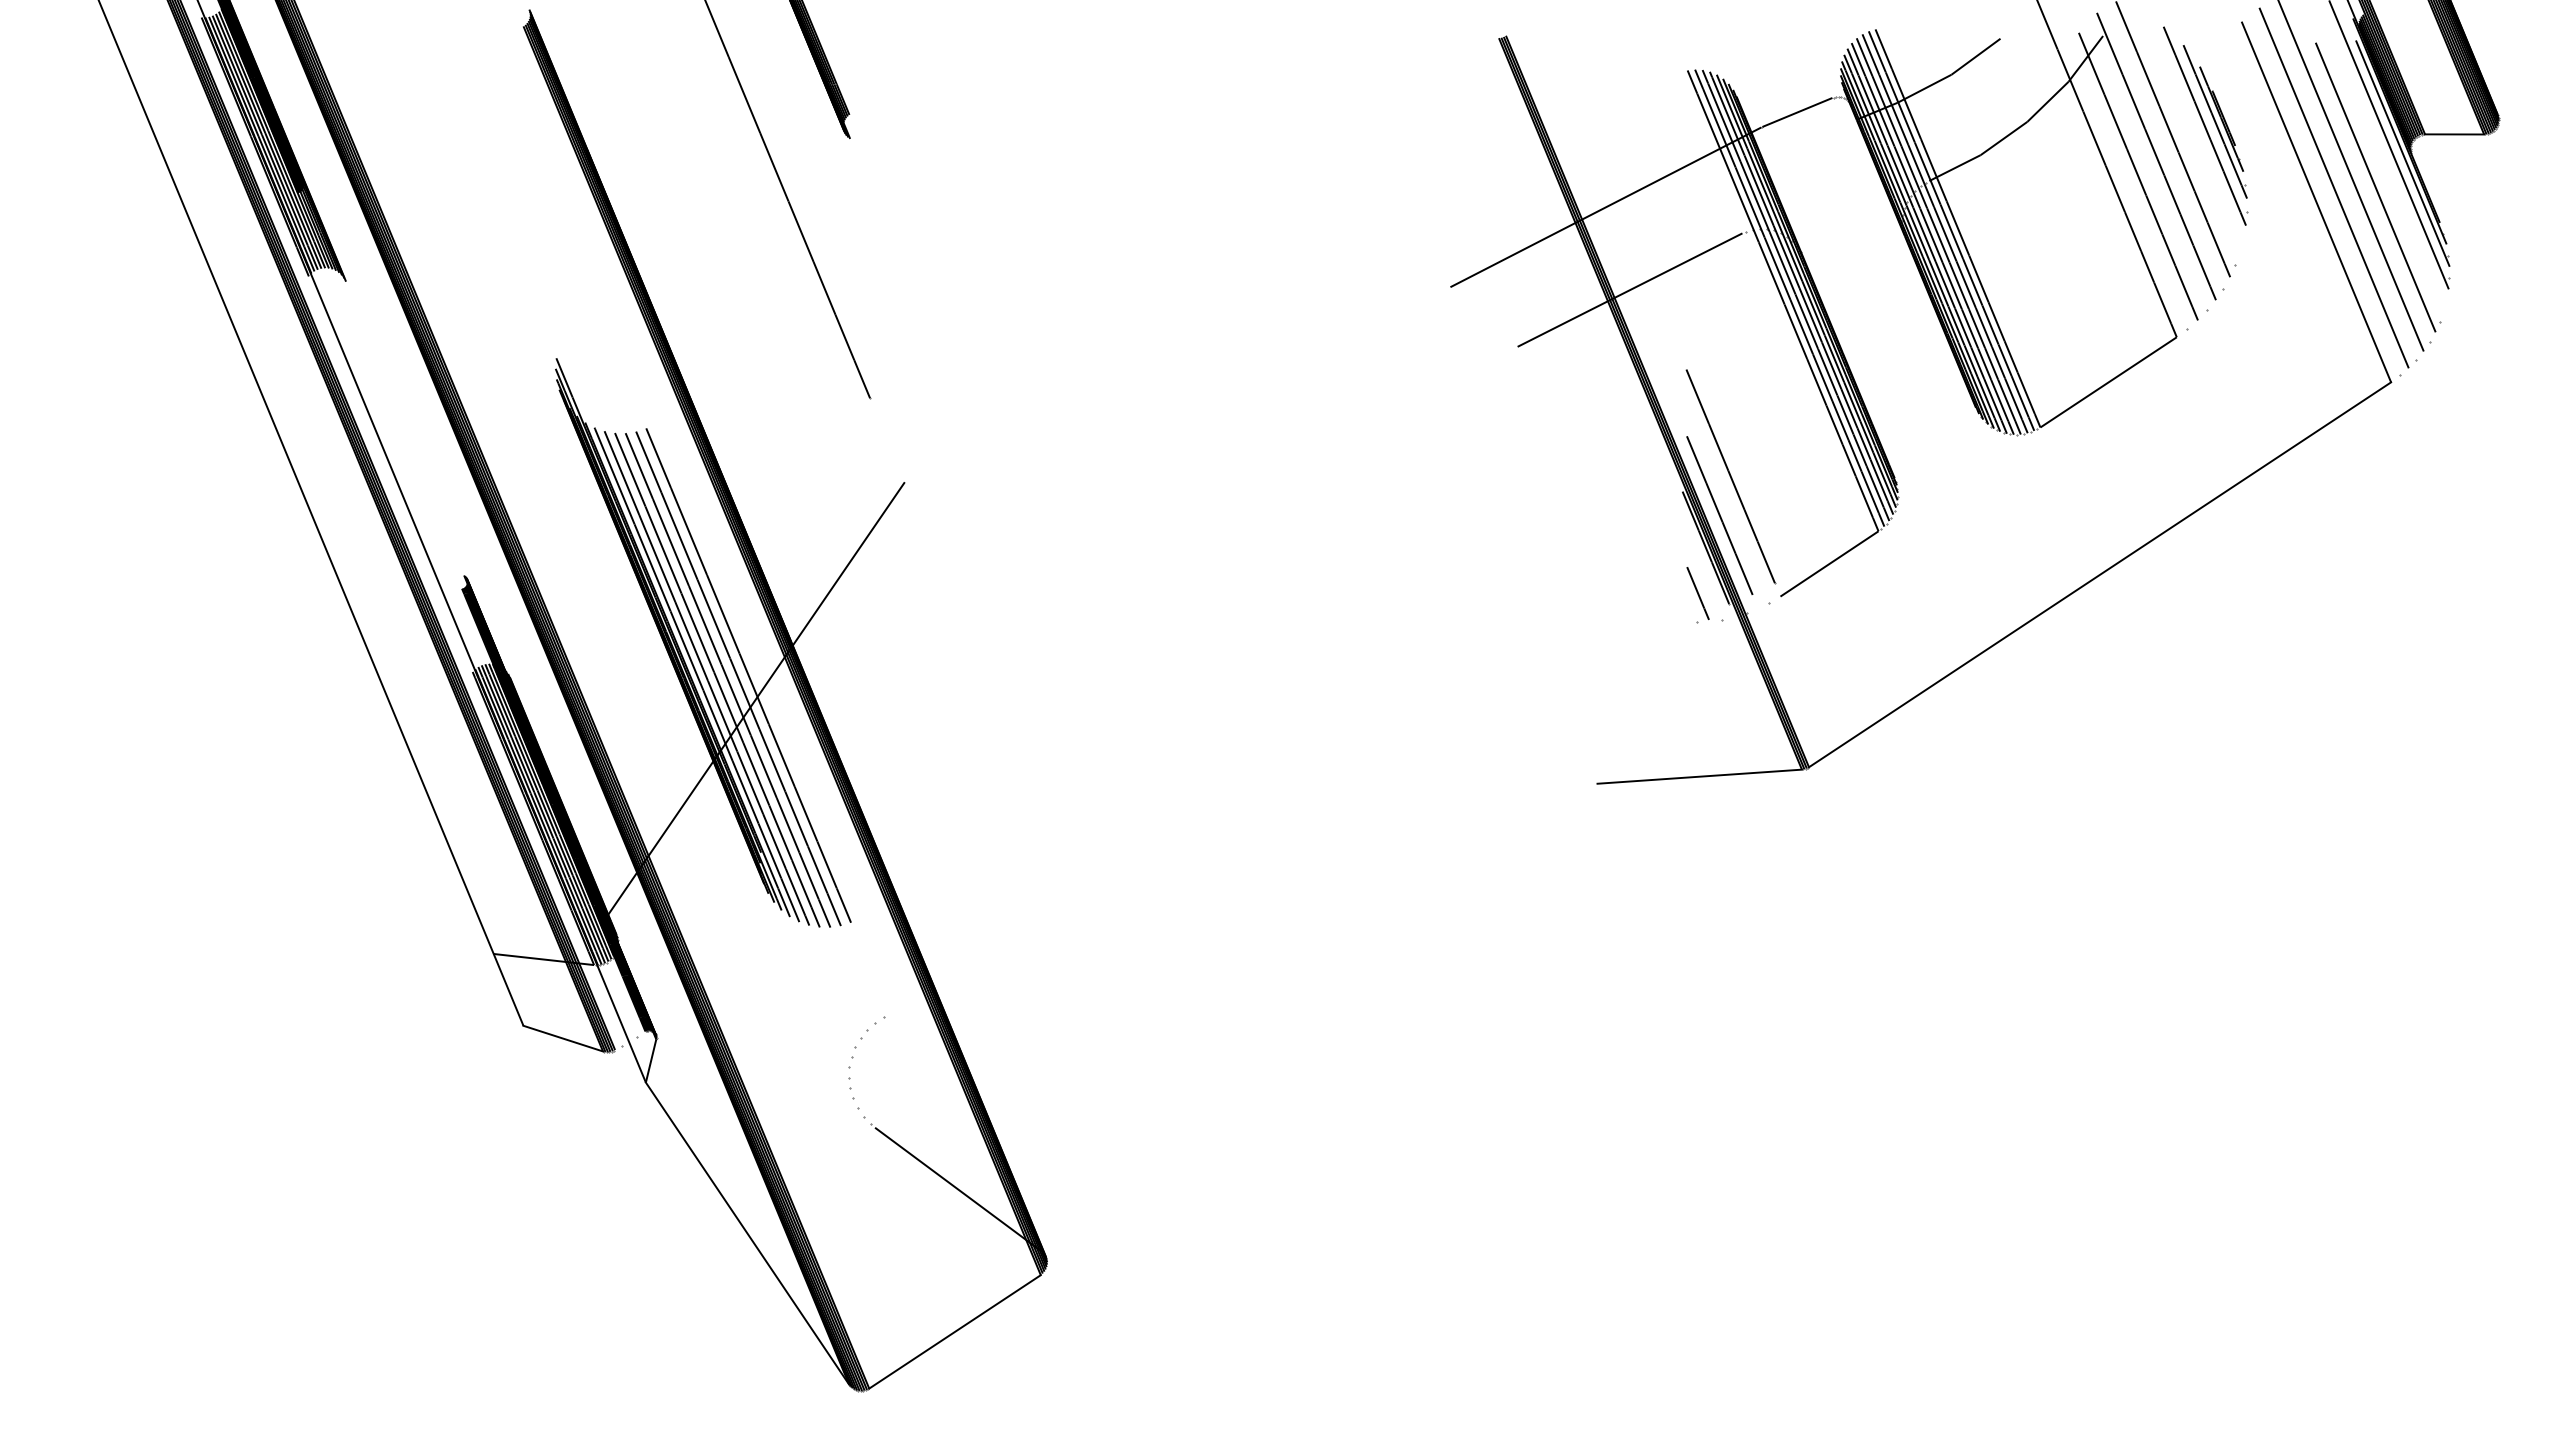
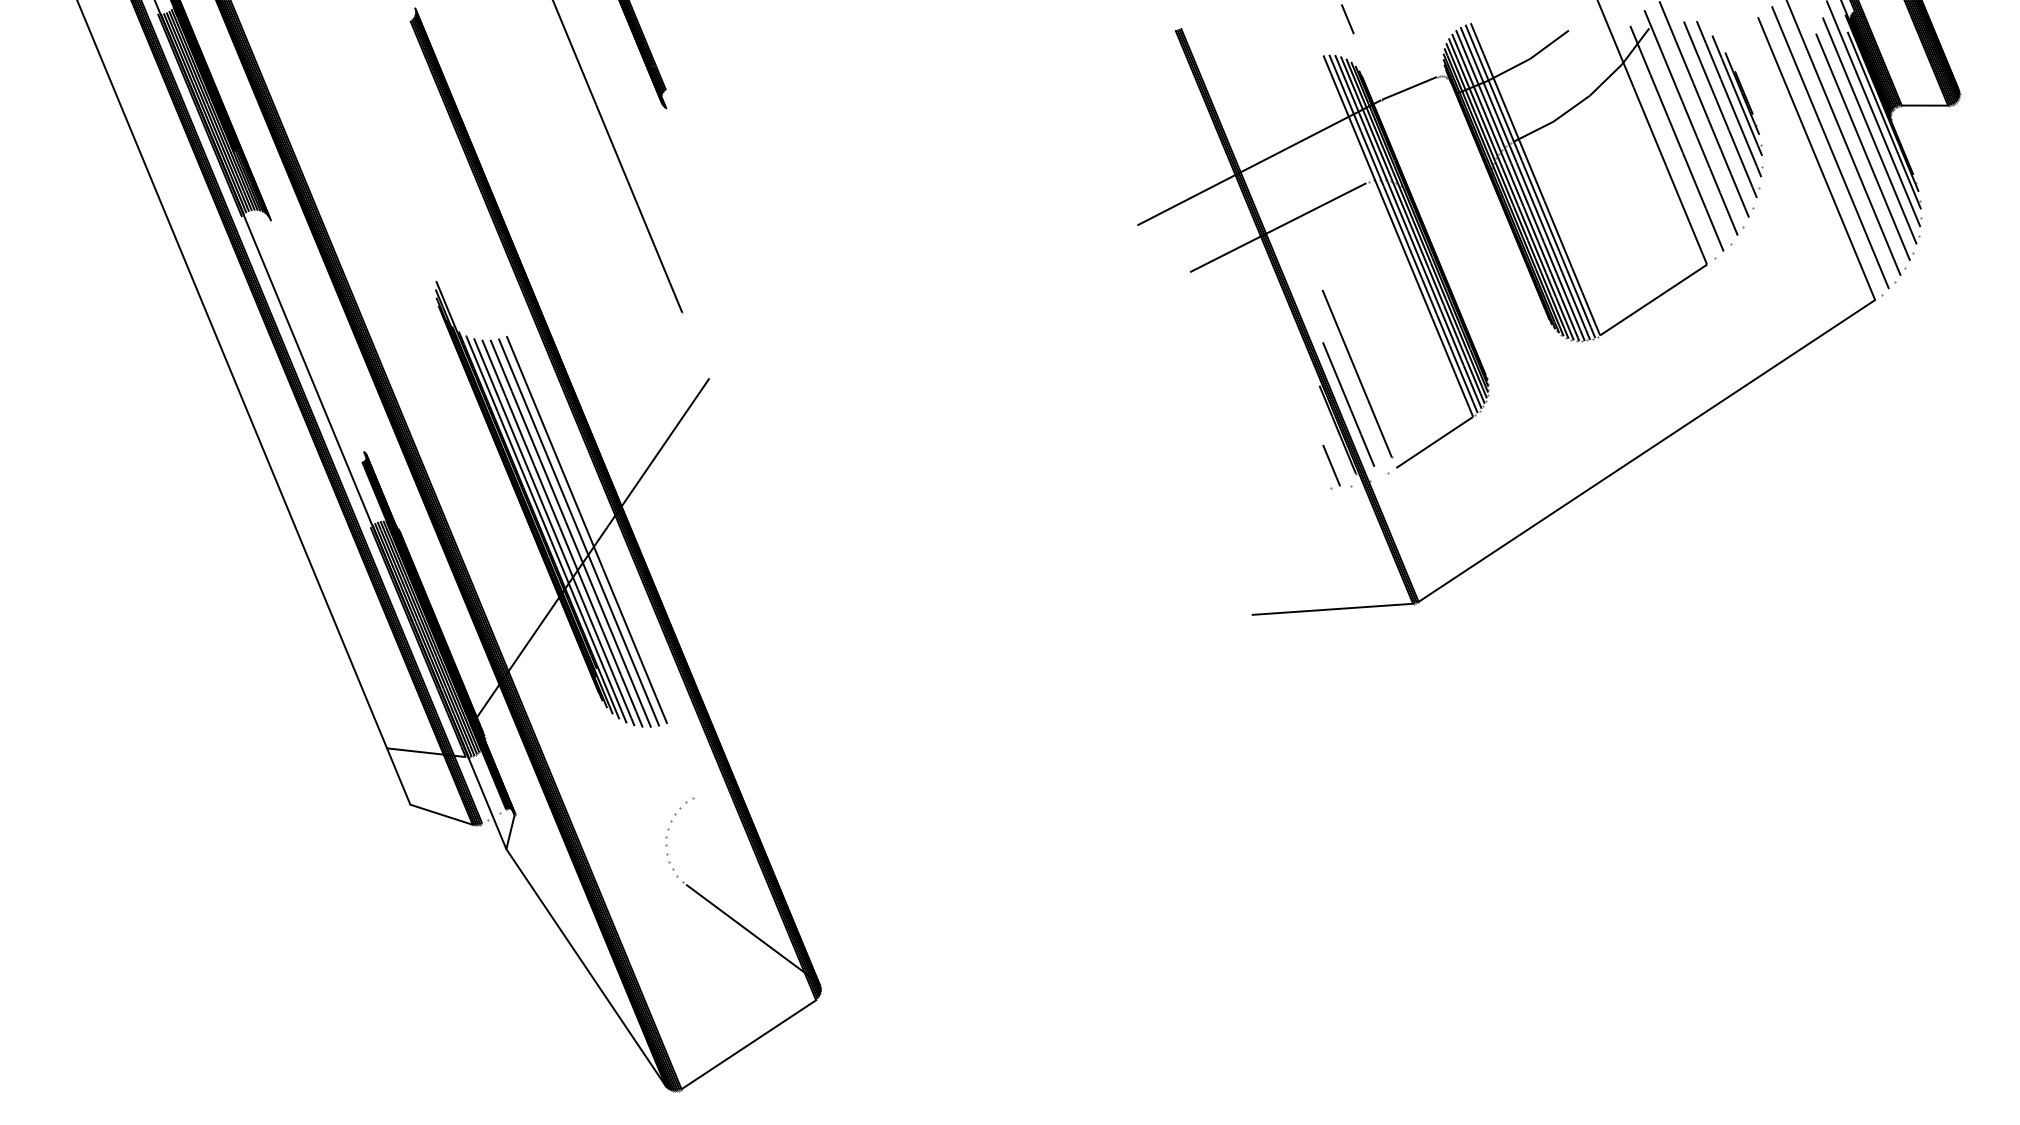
line: (1718, 24) -> (1347, 19), added
part: (2195, 139) -> (1721, 109), added
part: (2385, 166) -> (1870, 130), added

